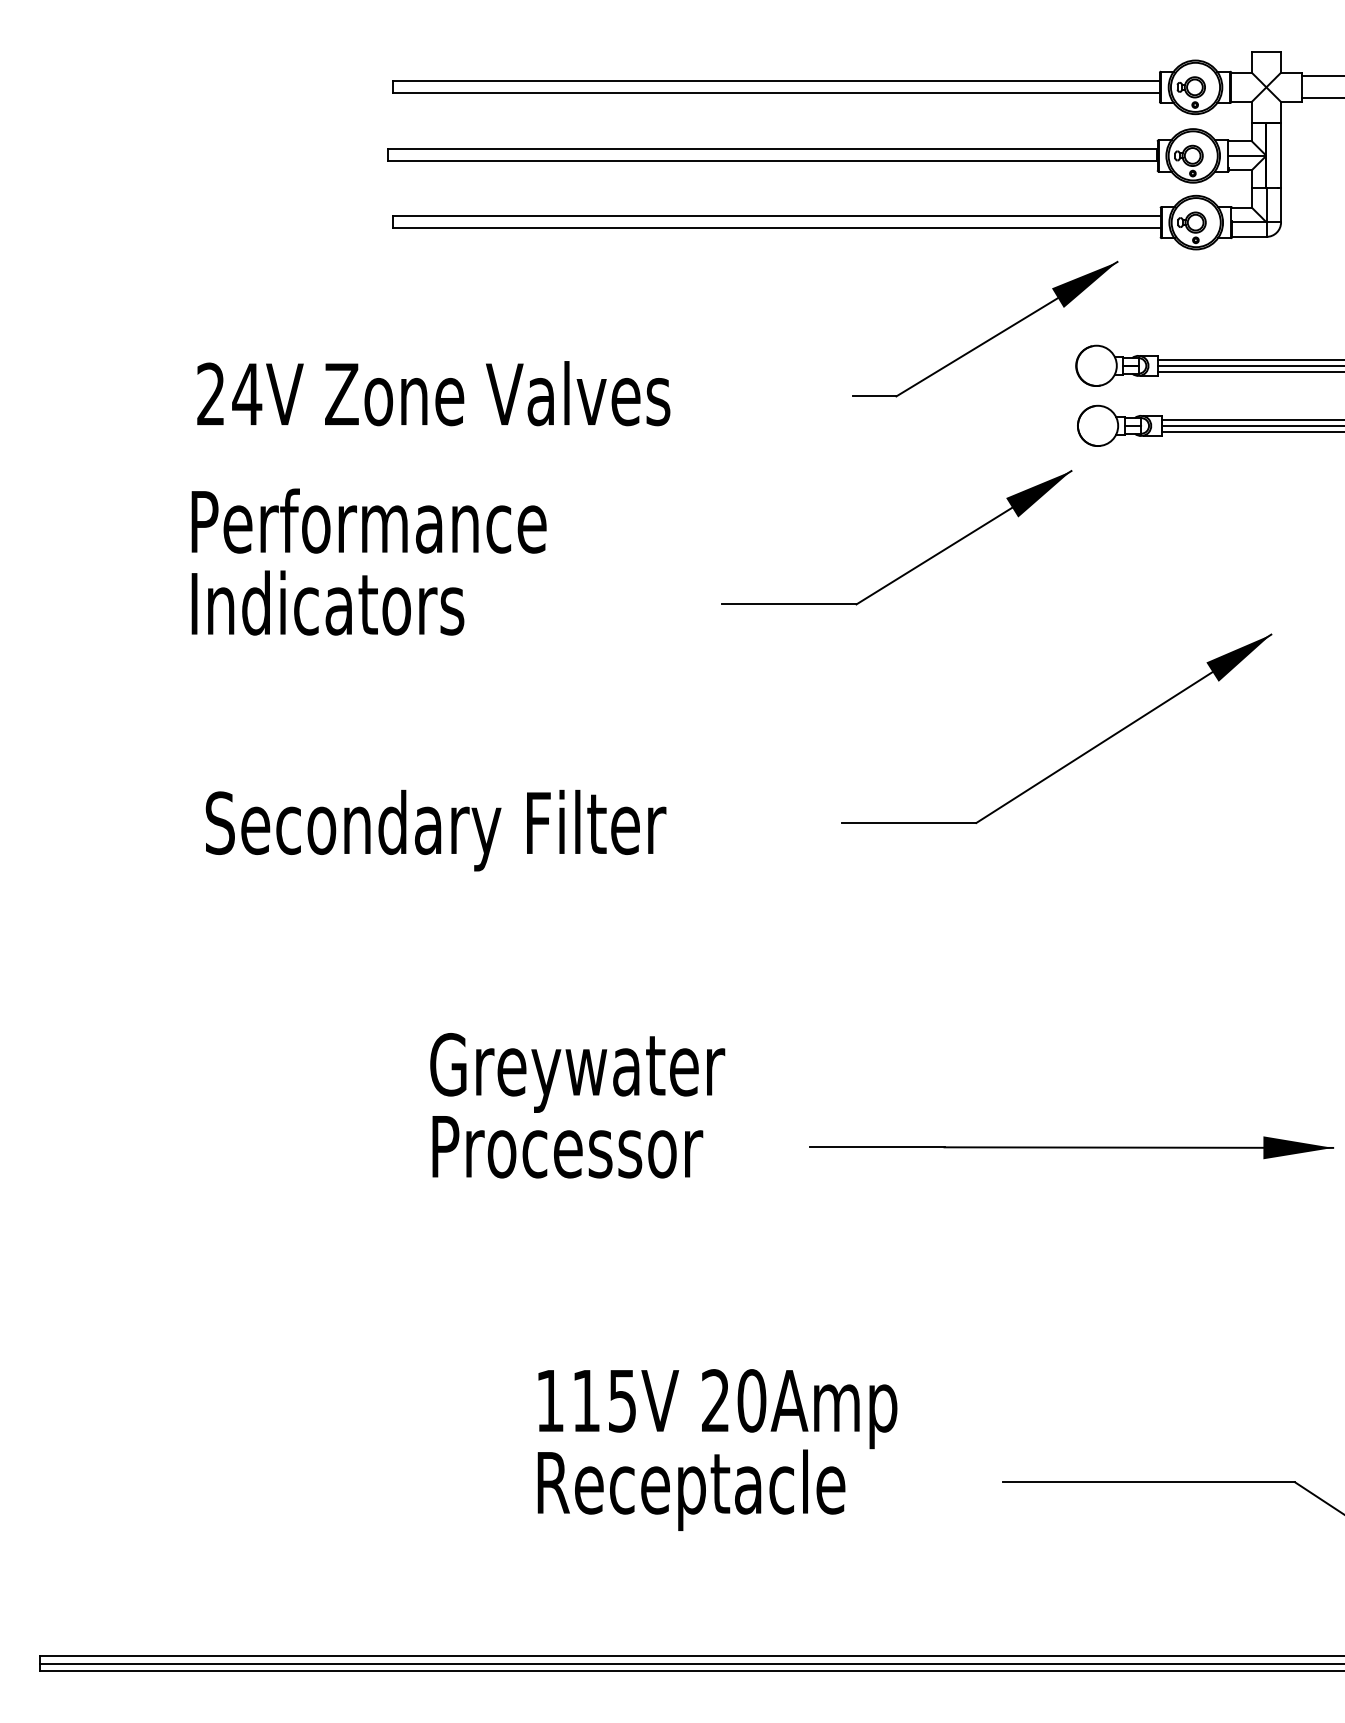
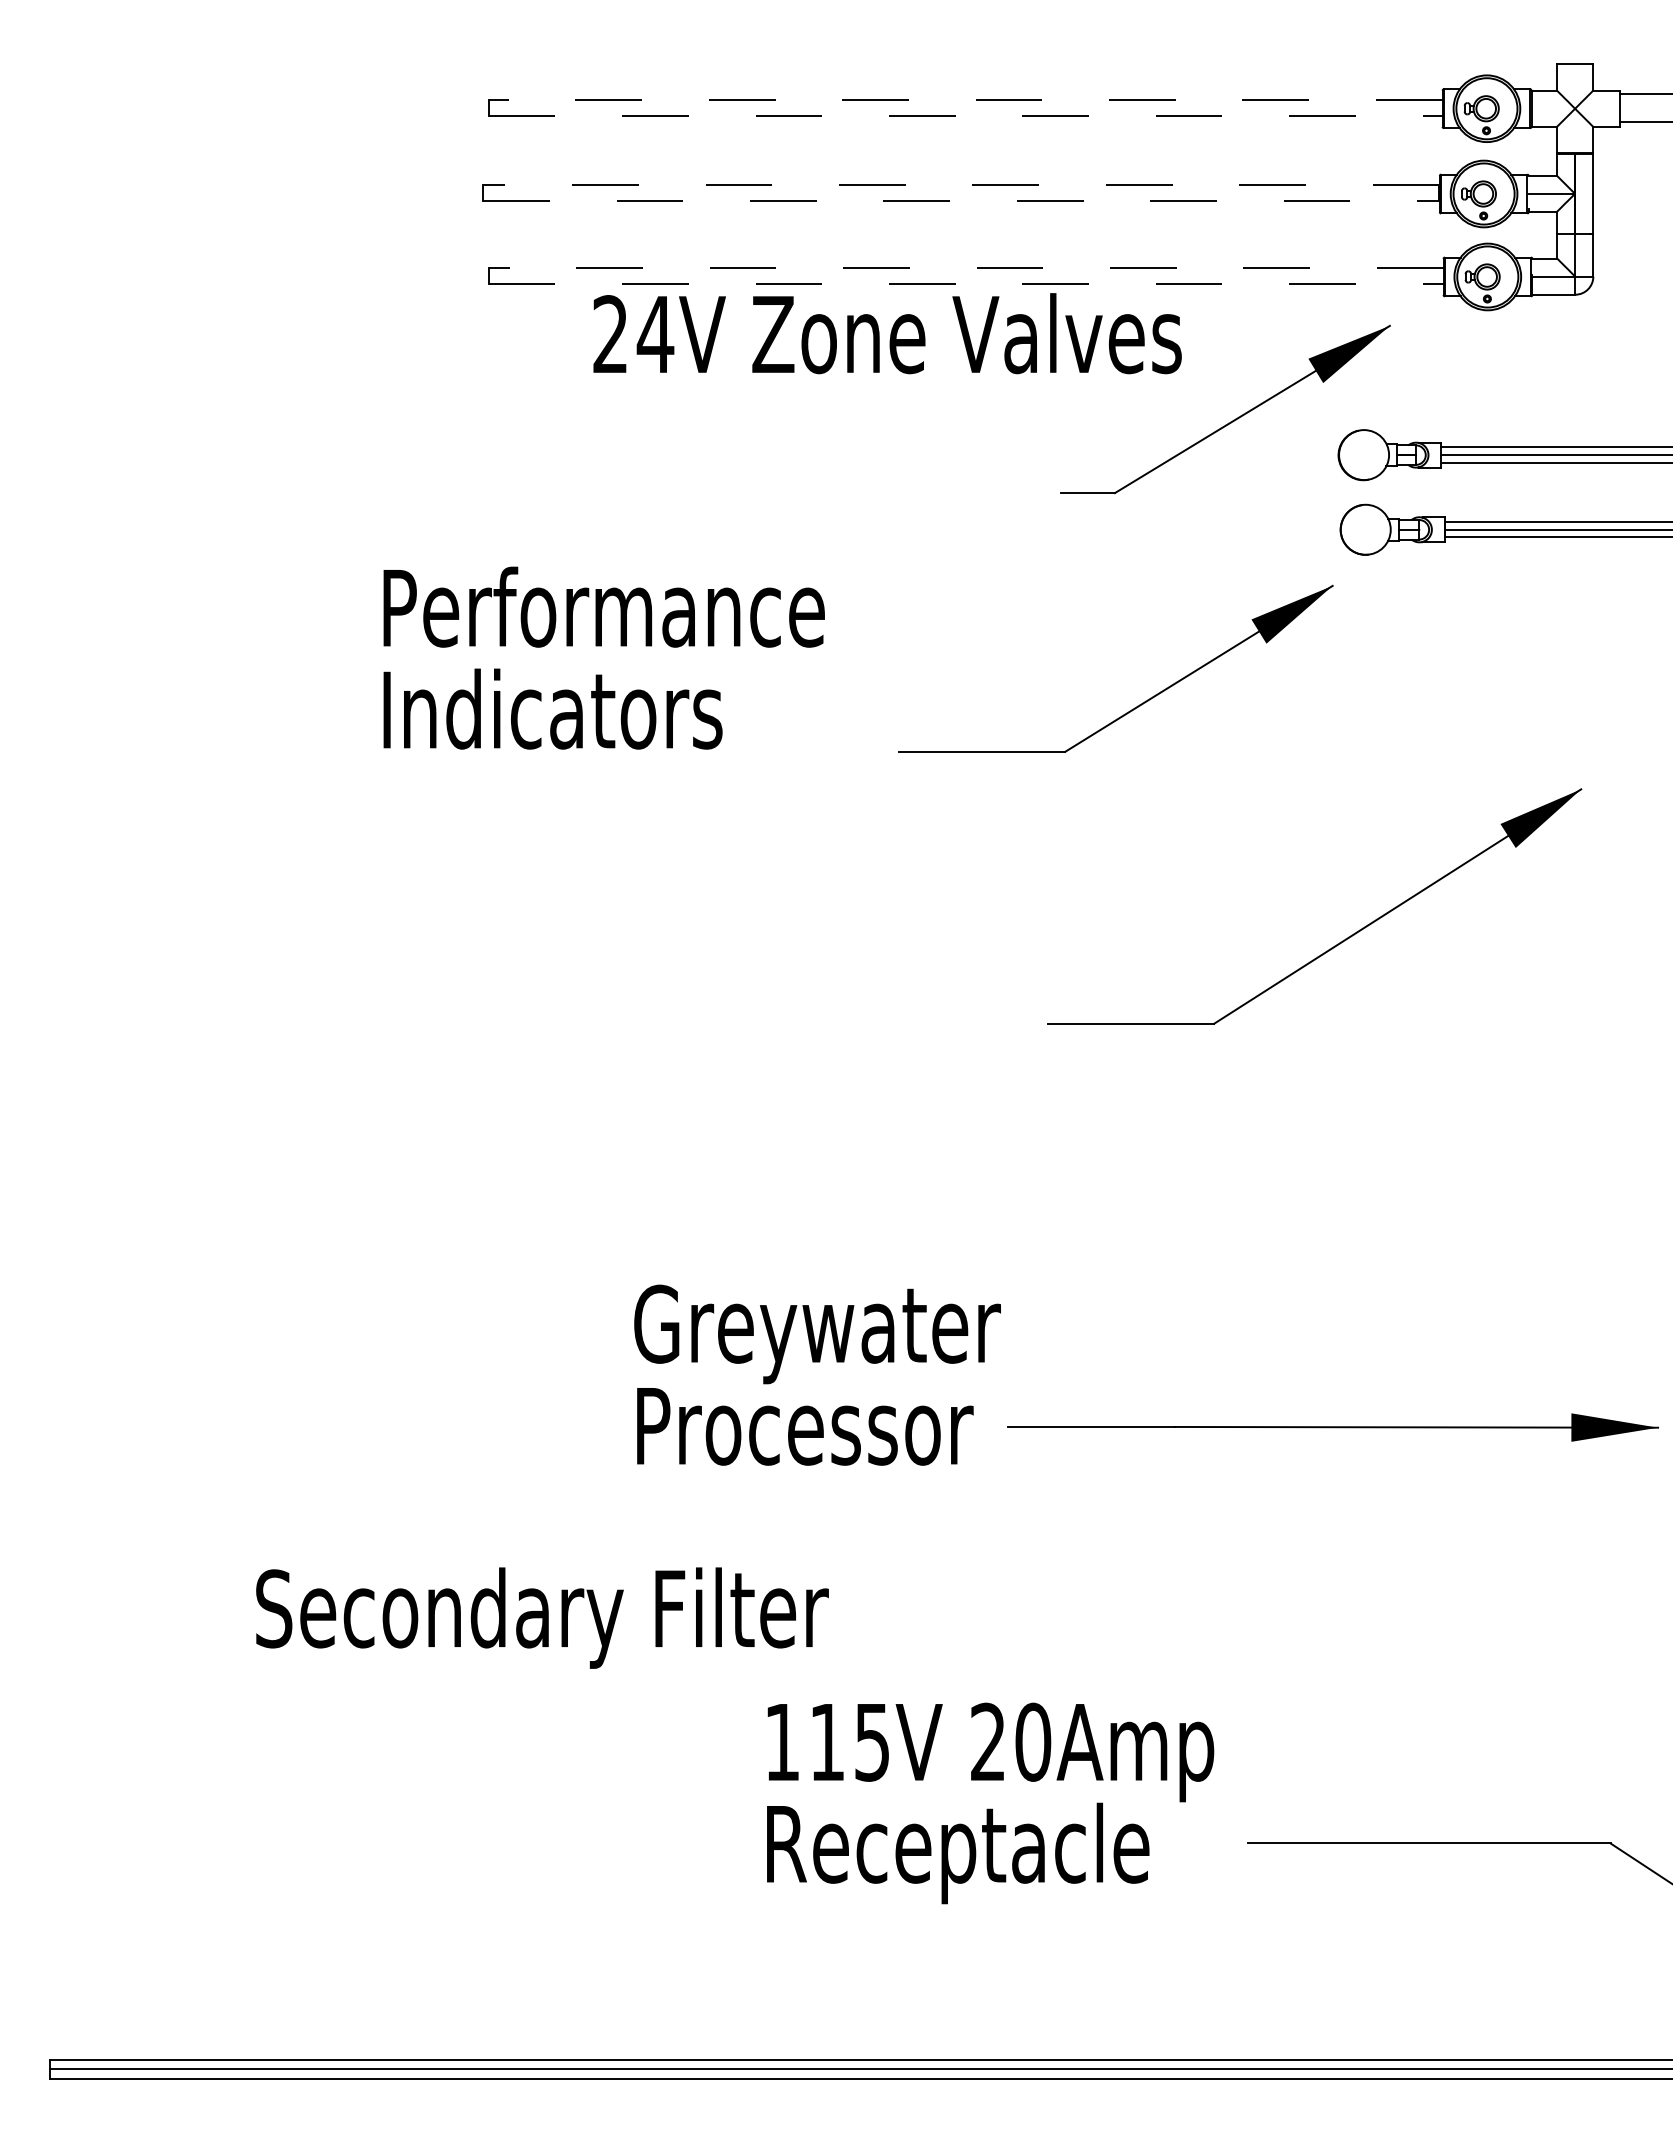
line: (776, 80) -> (965, 100), solid -> dashed
line: (776, 92) -> (965, 115), solid -> dashed
line: (772, 149) -> (960, 185), solid -> dashed
line: (773, 161) -> (961, 200), solid -> dashed
line: (776, 215) -> (965, 268), solid -> dashed
line: (777, 227) -> (966, 283), solid -> dashed
text: (433, 393) -> (887, 333), moved
text: (368, 561) -> (603, 657), moved
text: (436, 830) -> (542, 1617), moved
text: (577, 1105) -> (817, 1374), moved
text: (717, 1450) -> (990, 1803), moved

